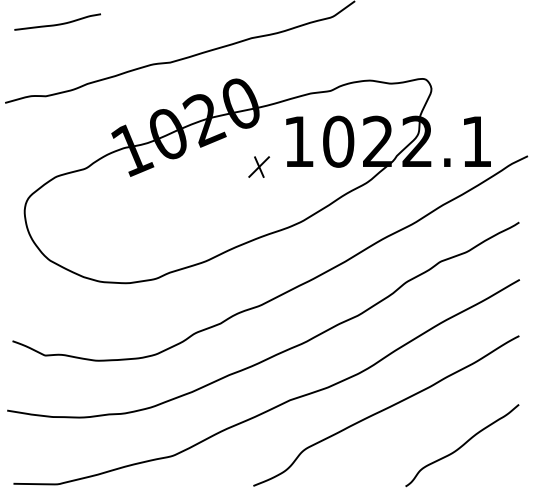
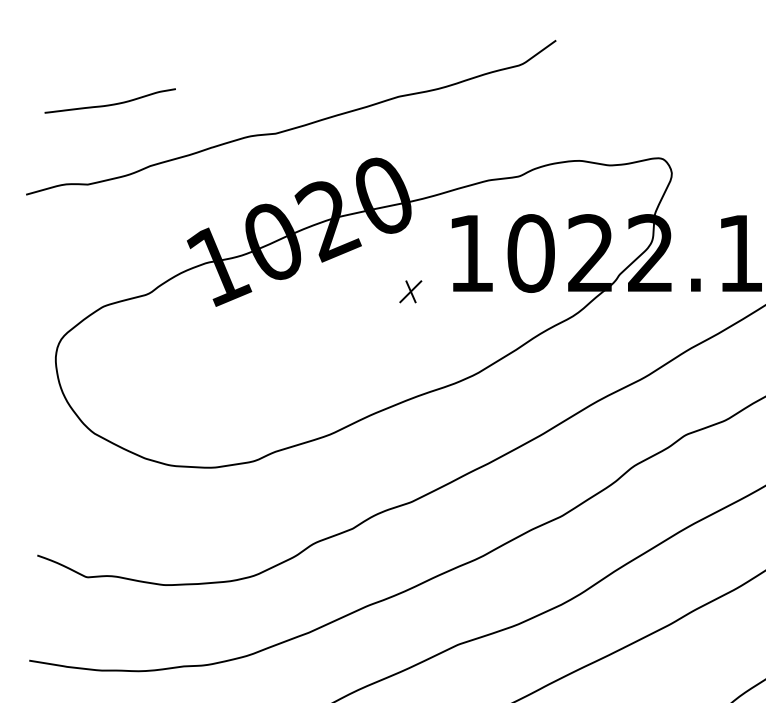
curve: (58, 23) -> (111, 103), moved
part: (258, 166) -> (409, 290), size x0.7

